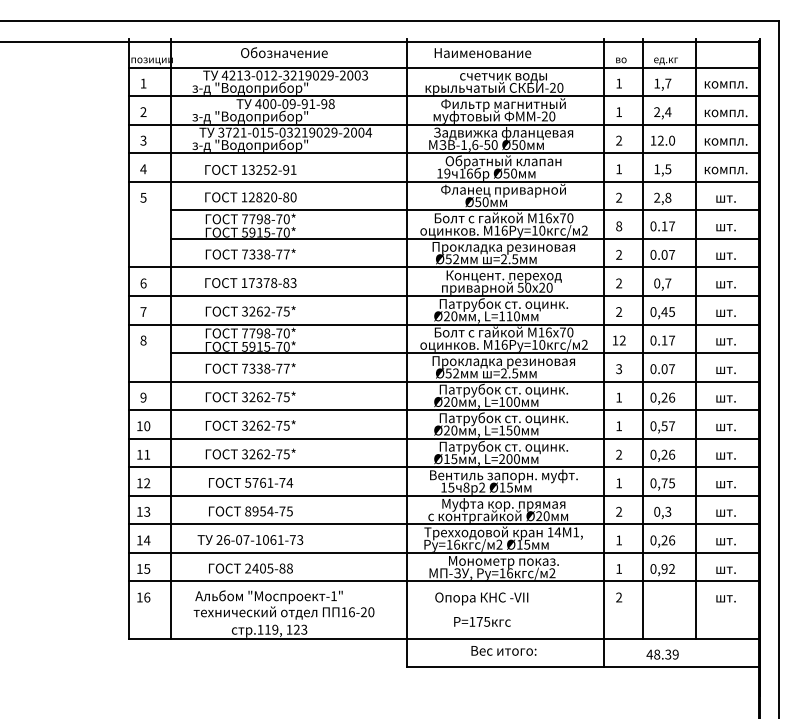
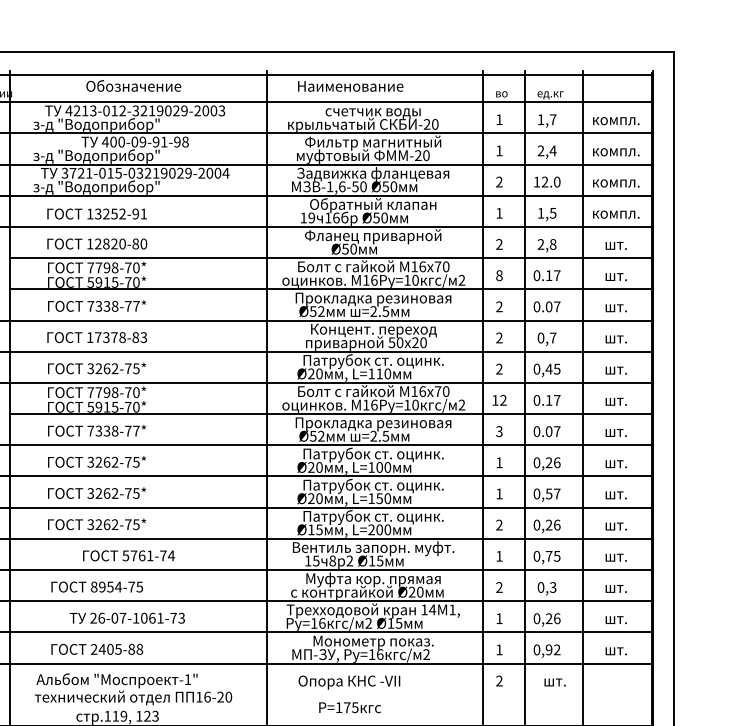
text: (251, 482) -> (129, 555), moved
text: (250, 539) -> (127, 617), moved
text: (725, 598) -> (554, 682), moved

